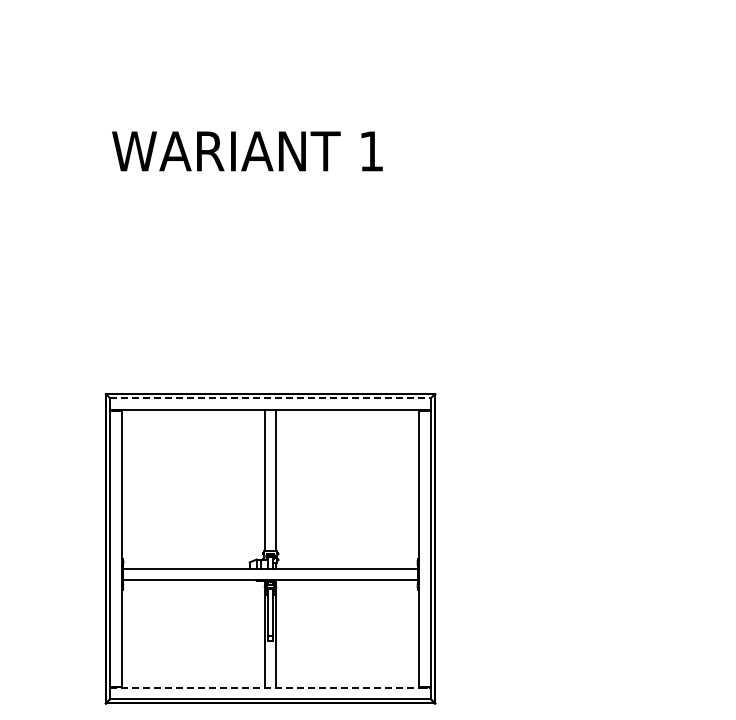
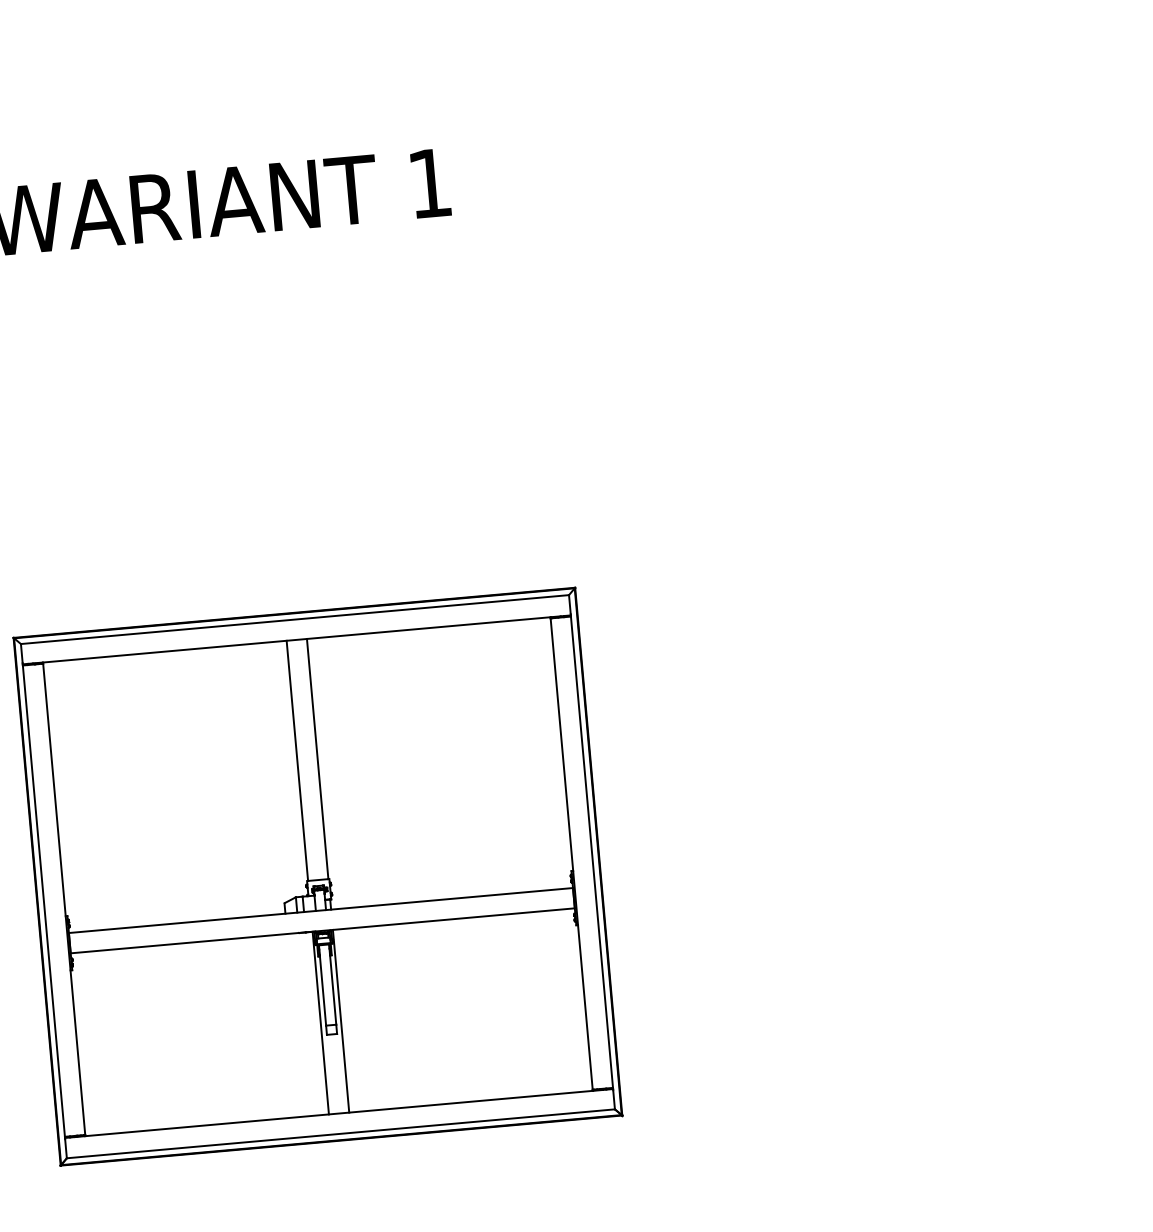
line: (270, 398) -> (295, 620), dashed -> solid
line: (270, 687) -> (339, 1113), dashed -> solid

